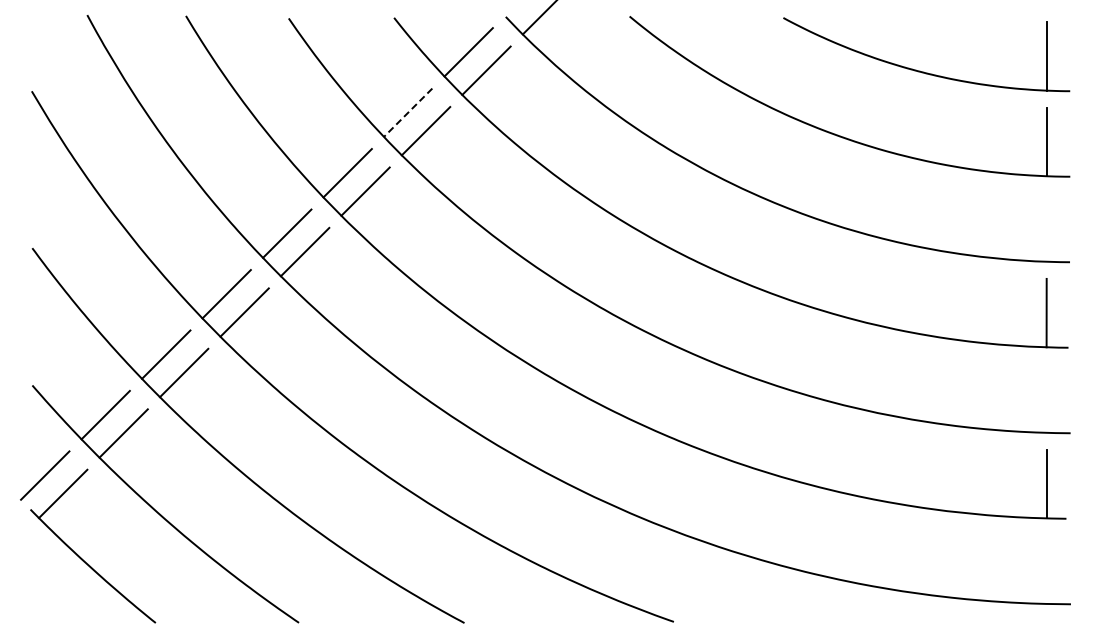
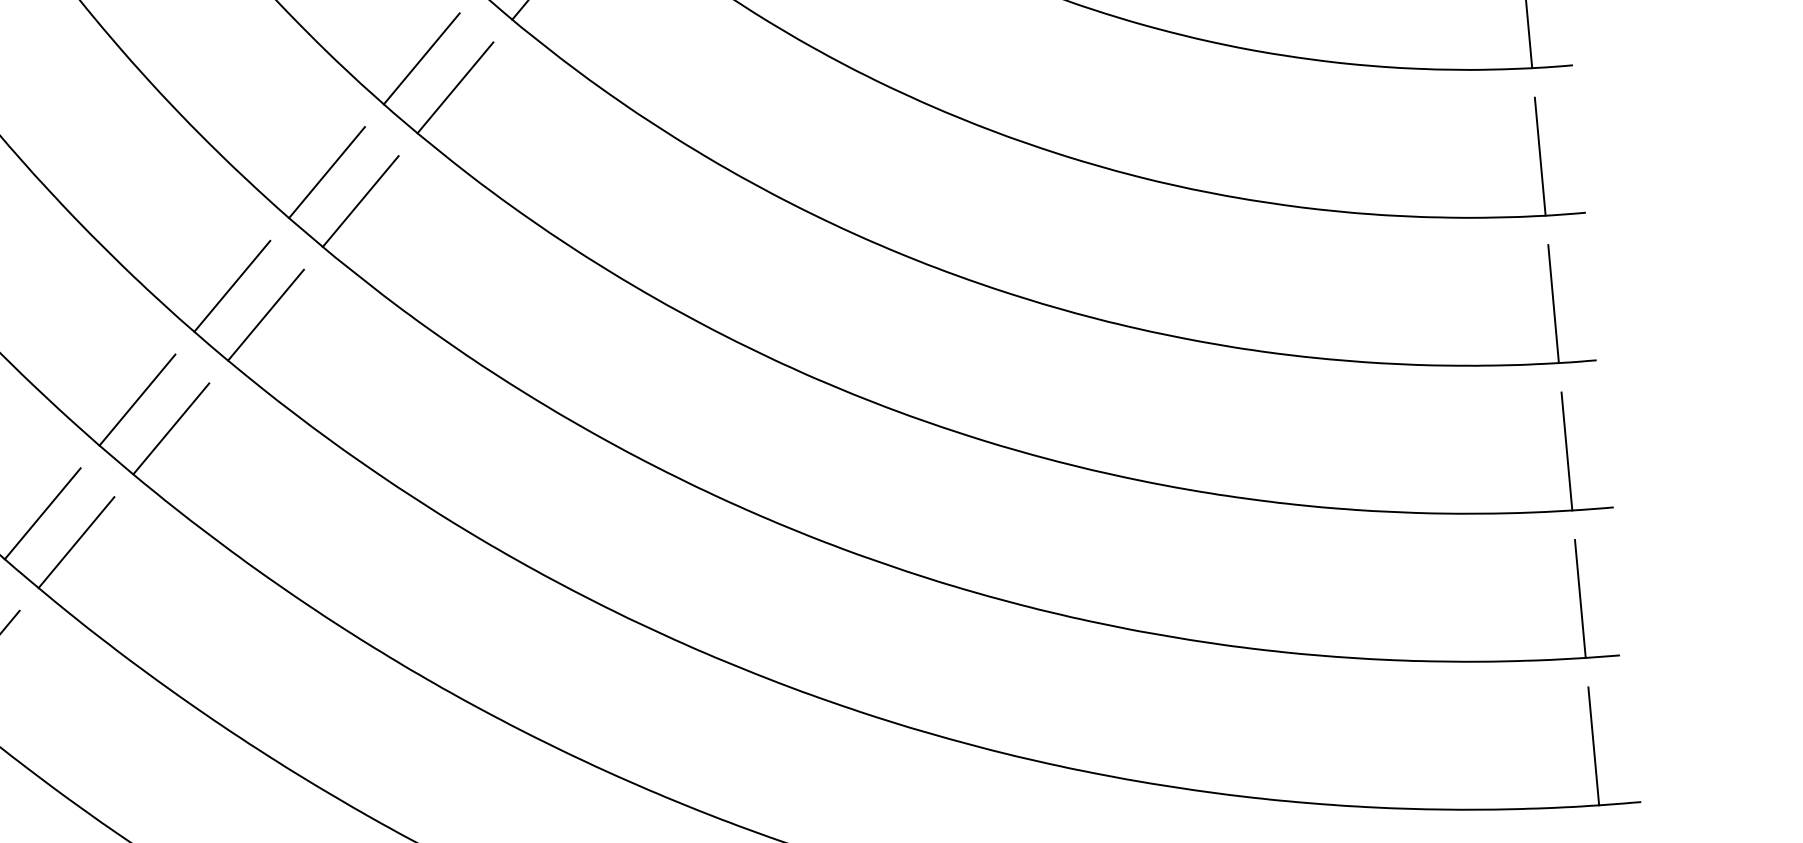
line: (407, 113) -> (420, 60), dashed -> solid
line: (1046, 227) -> (1539, 156), added
line: (1046, 398) -> (1566, 451), added
line: (1046, 569) -> (1593, 745), added

